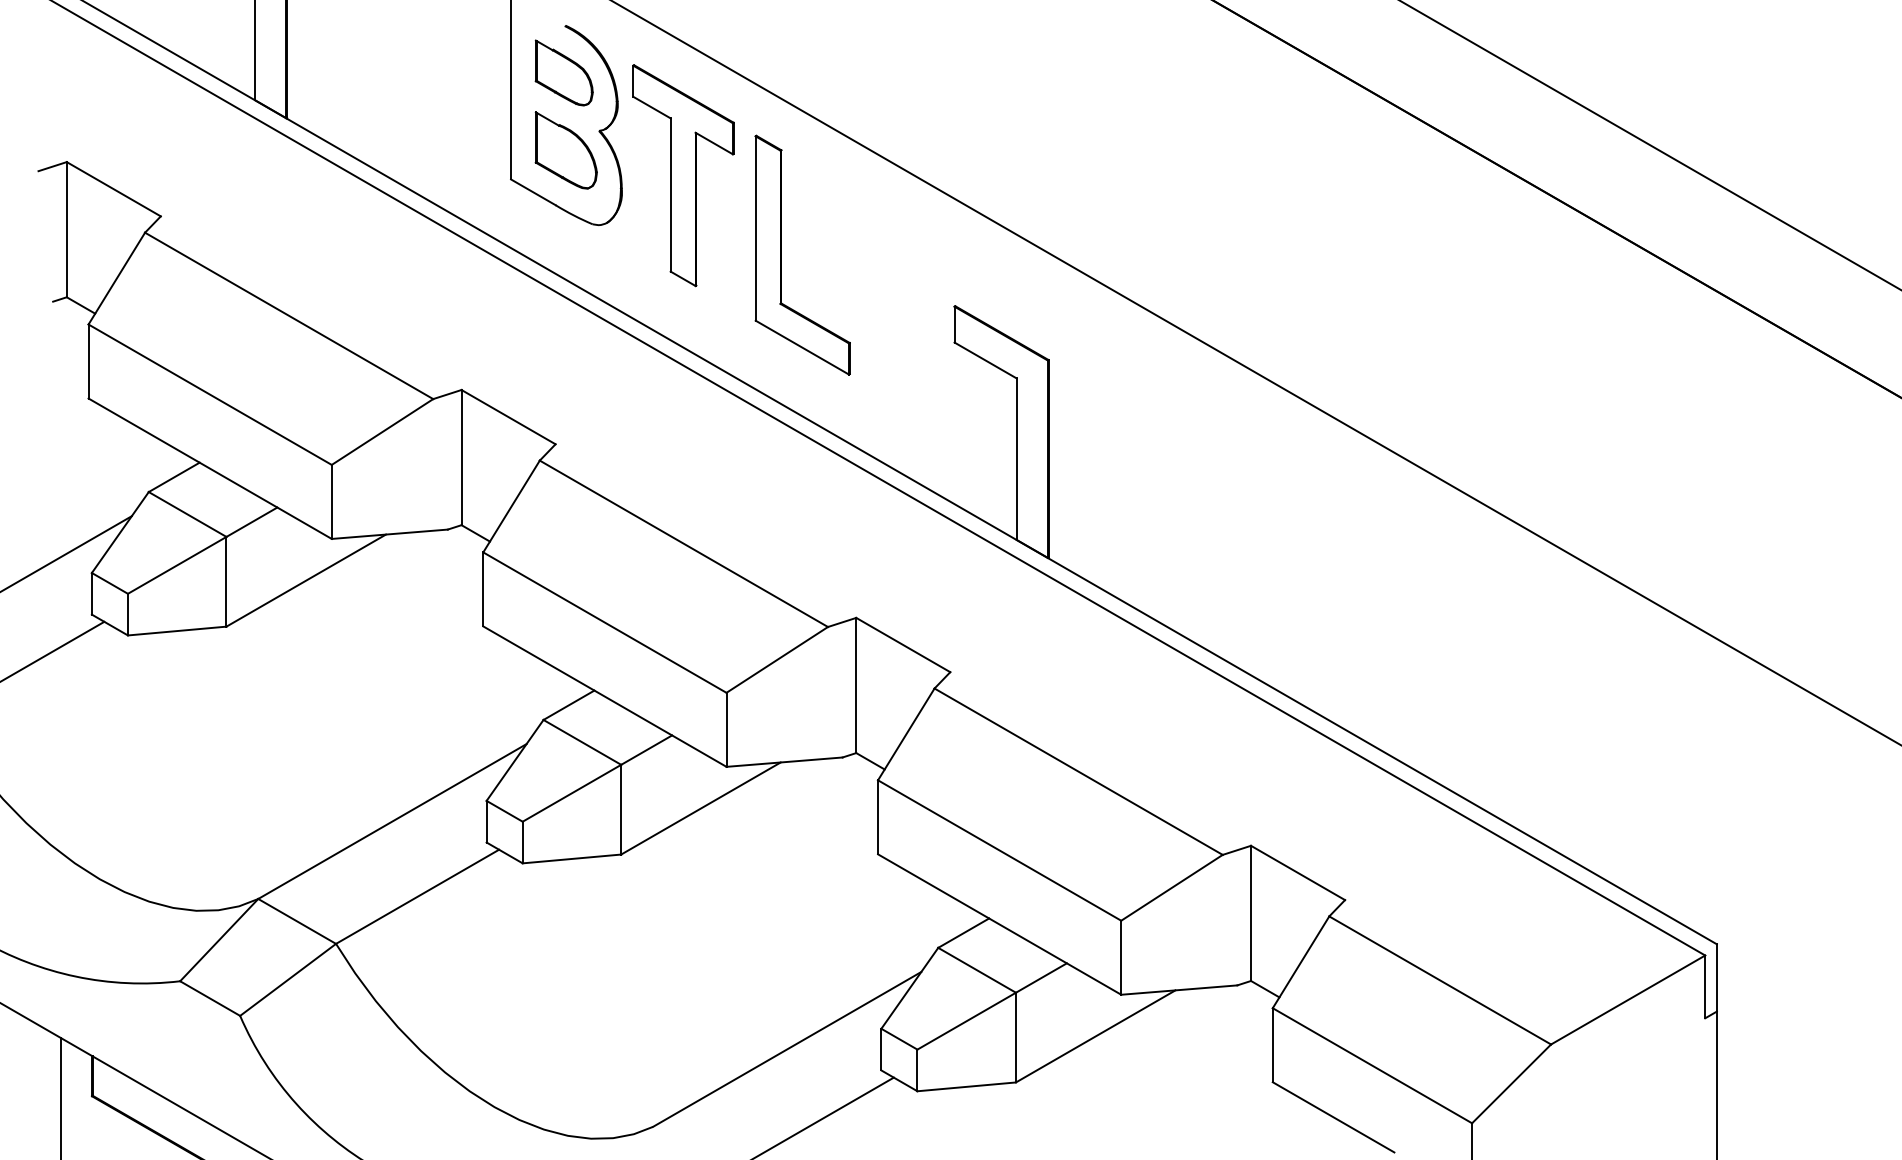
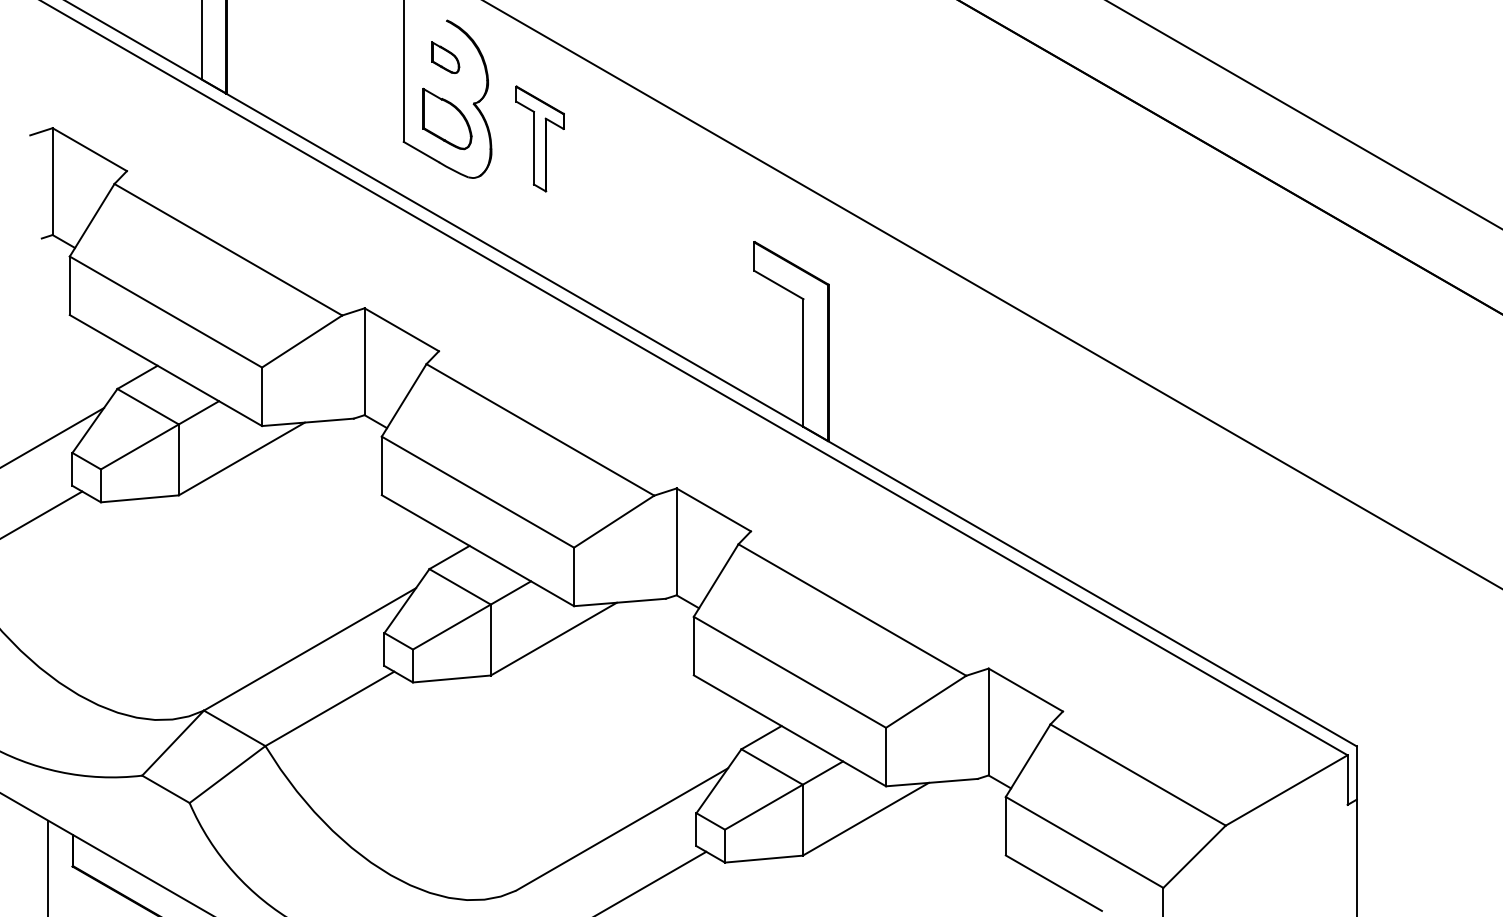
part: (563, 72) -> (445, 57), size x0.6
part: (683, 175) -> (540, 138), size x0.6
part: (781, 254) -> (617, 201), removed

